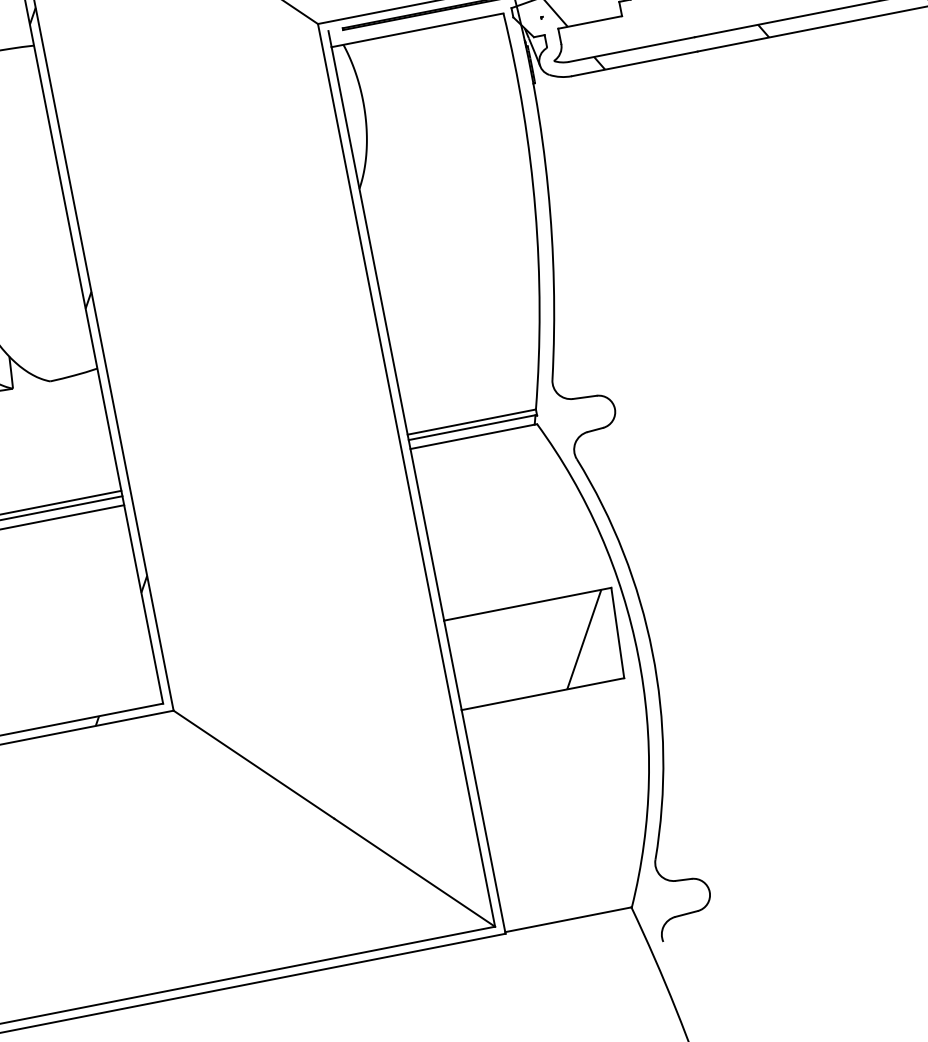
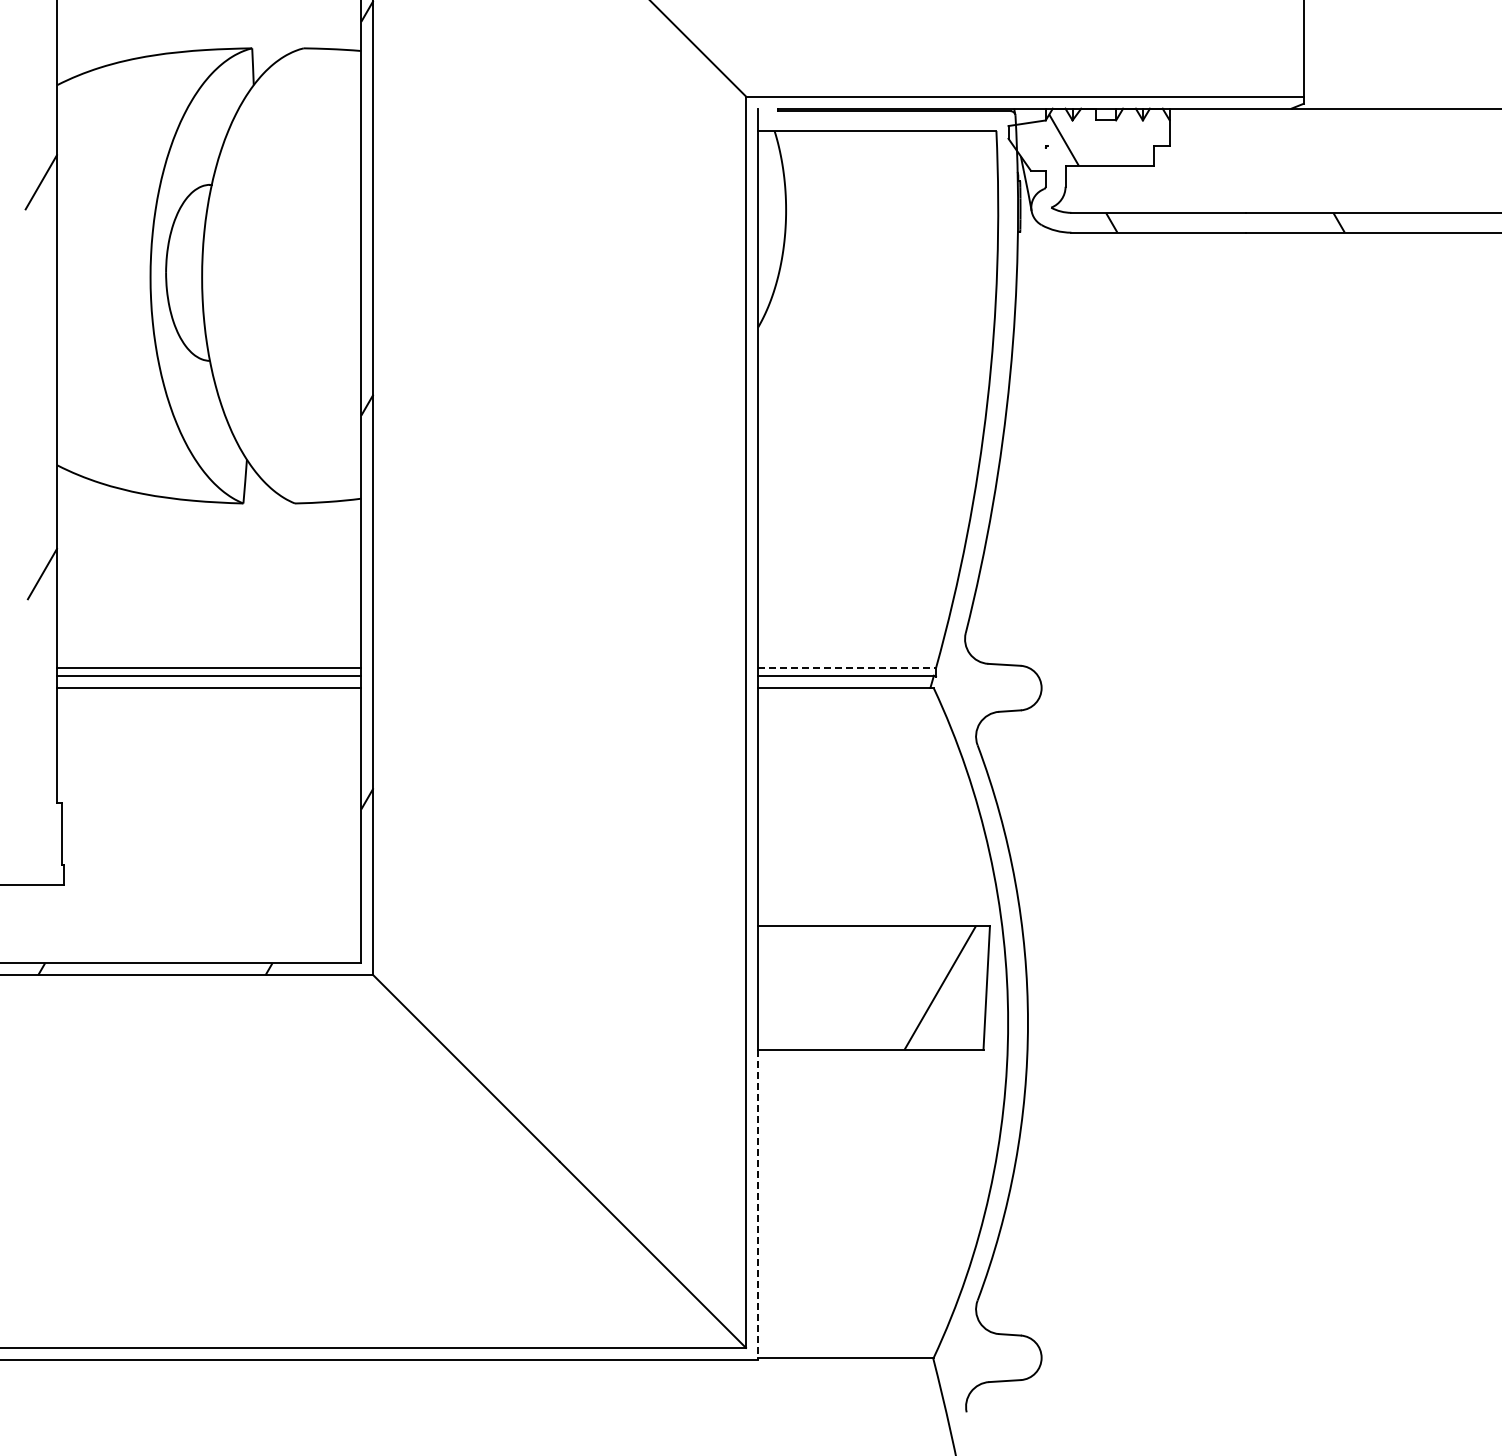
line: (472, 422) -> (847, 668), solid -> dashed
line: (483, 822) -> (758, 1205), solid -> dashed

